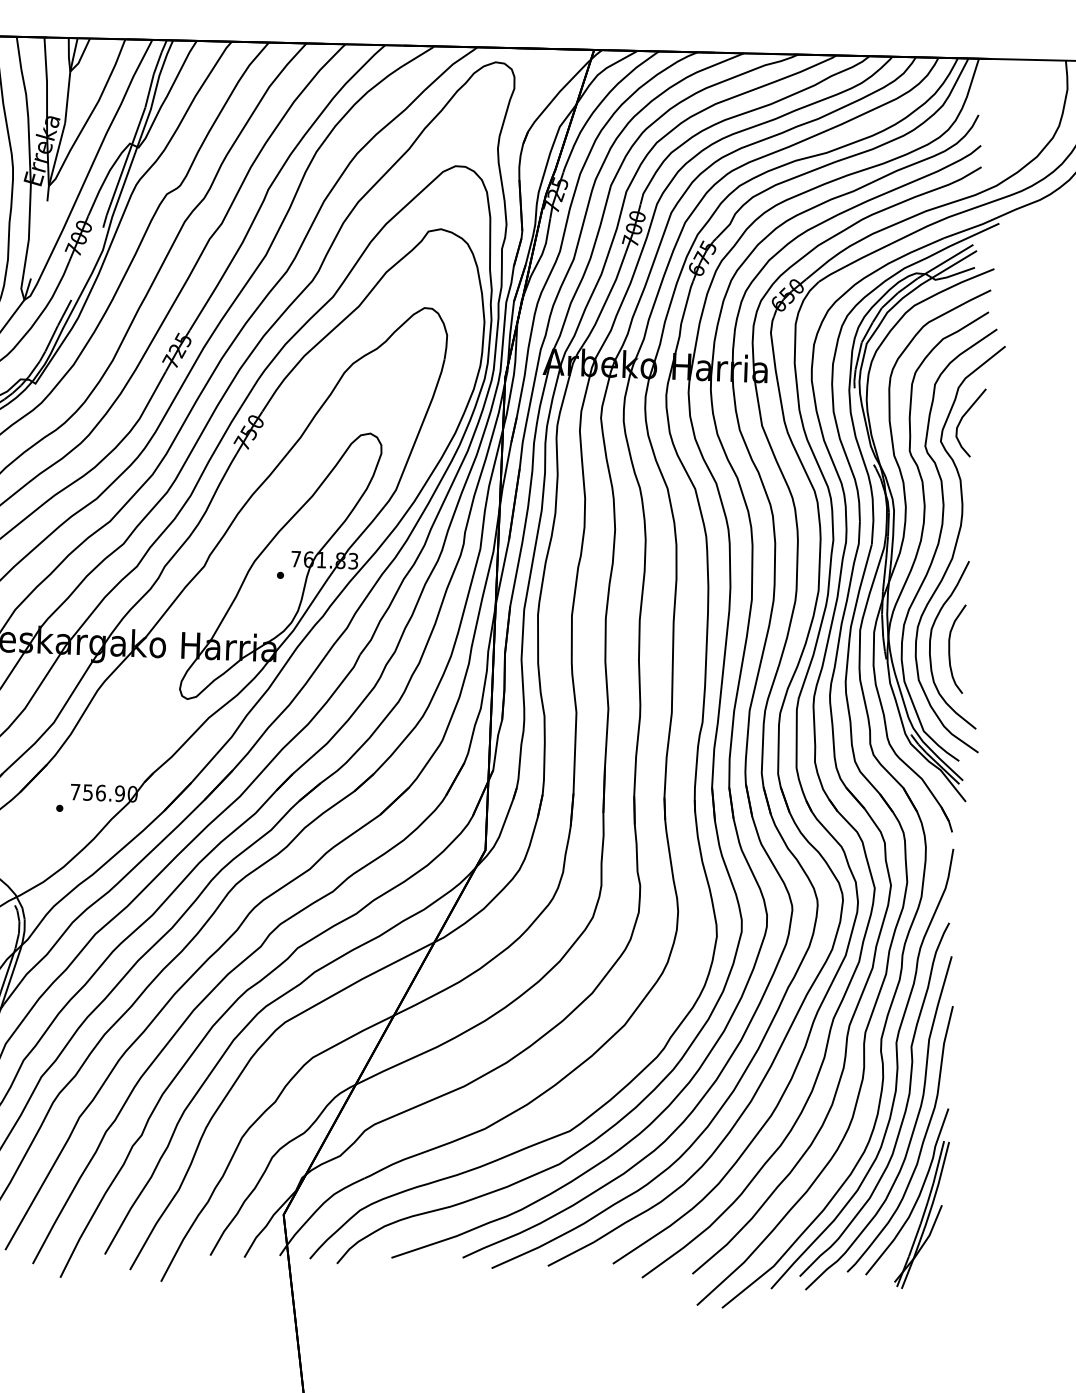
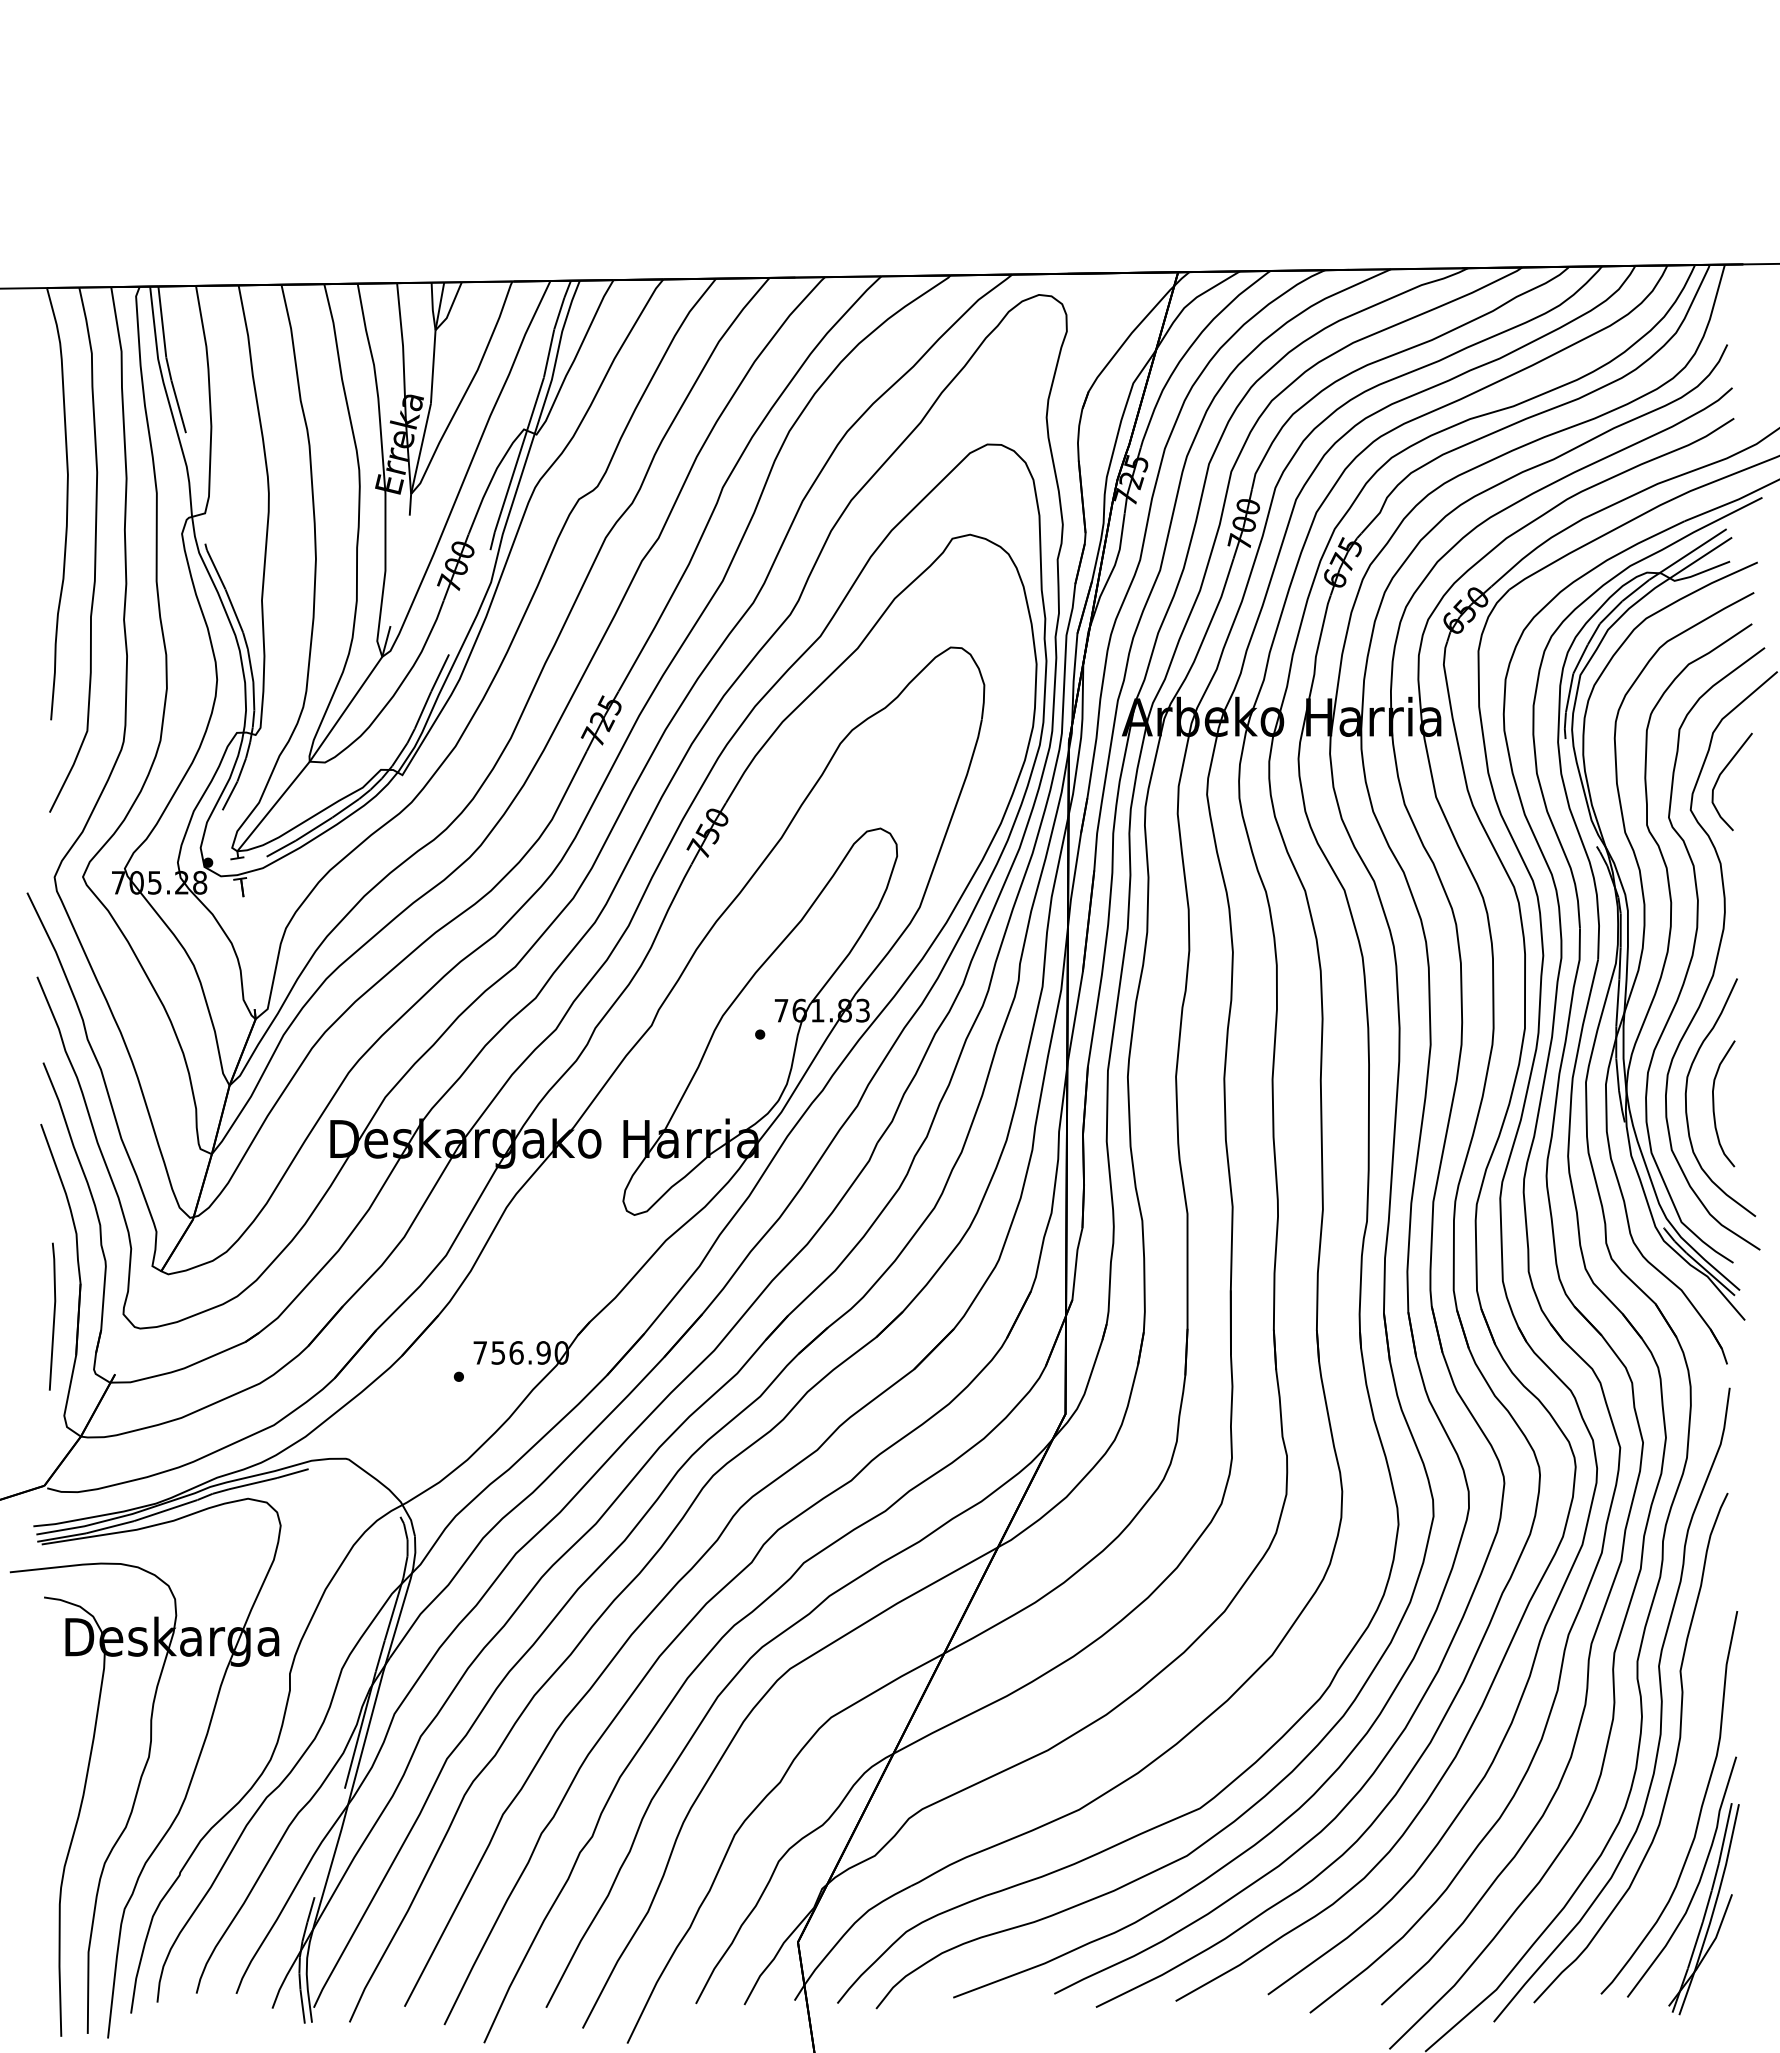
curve: (911, 1133) -> (1685, 1794), removed

